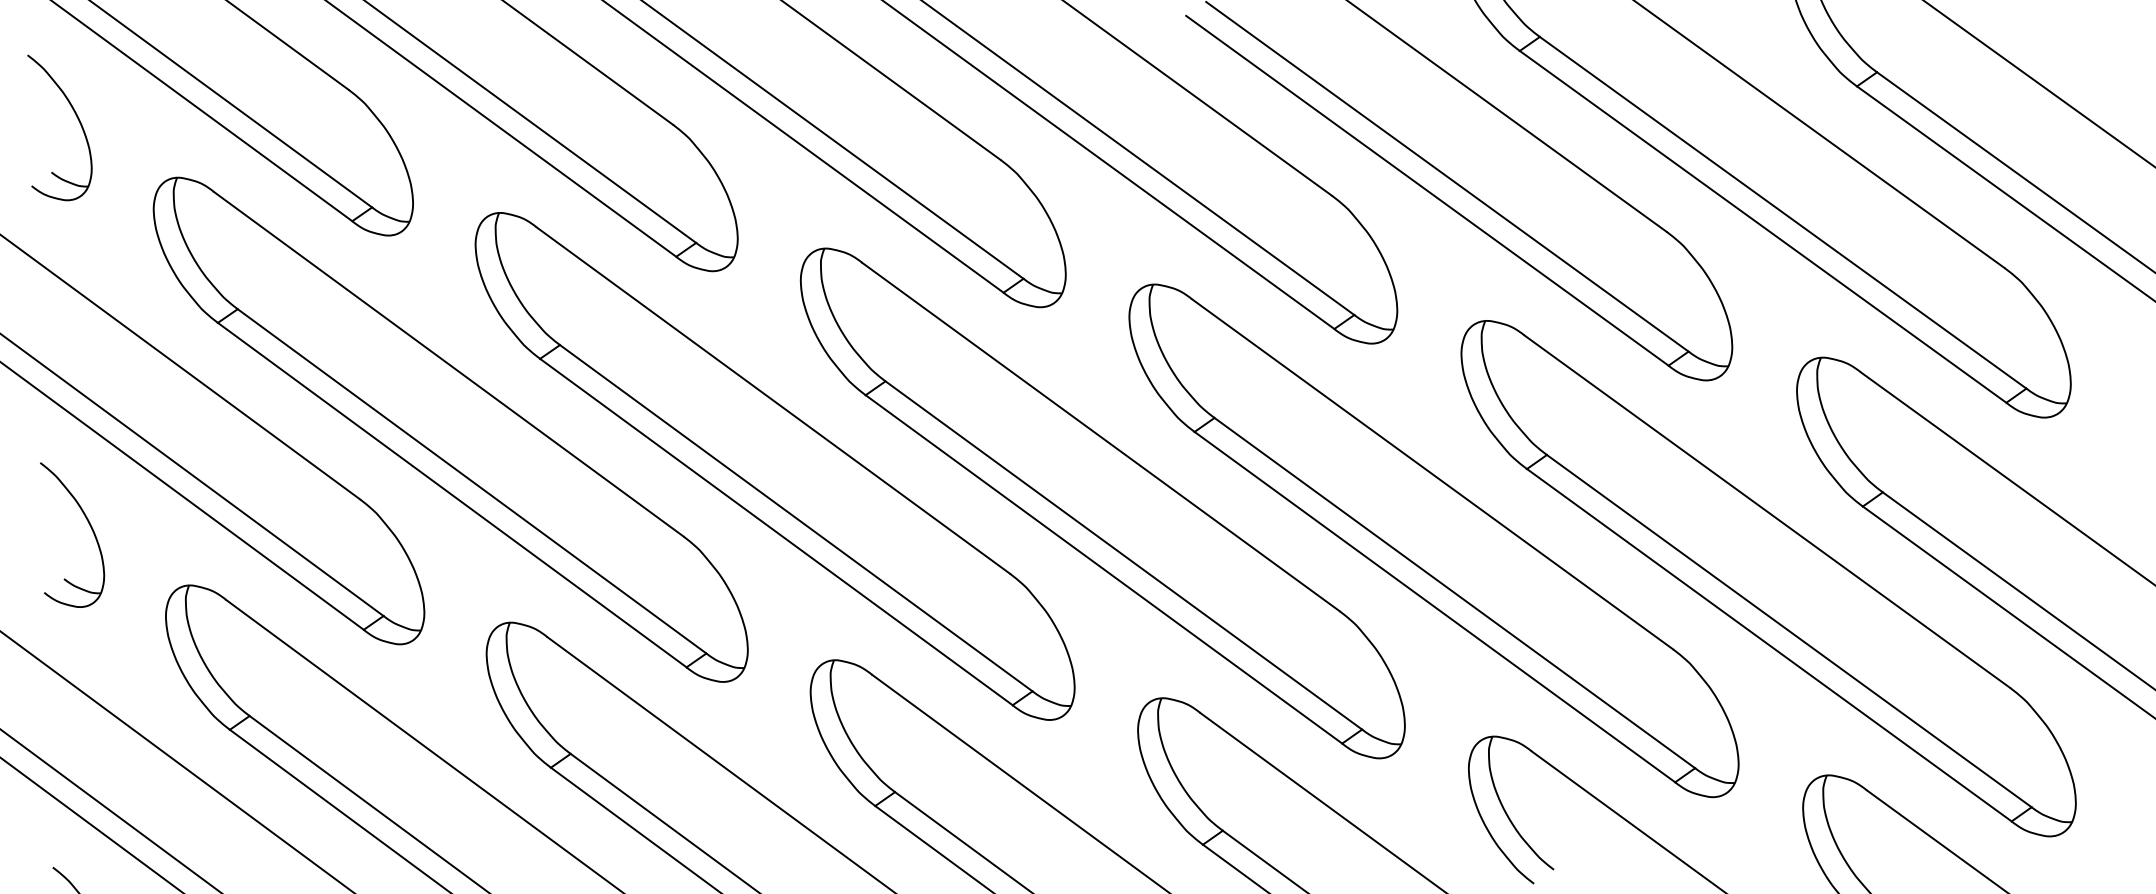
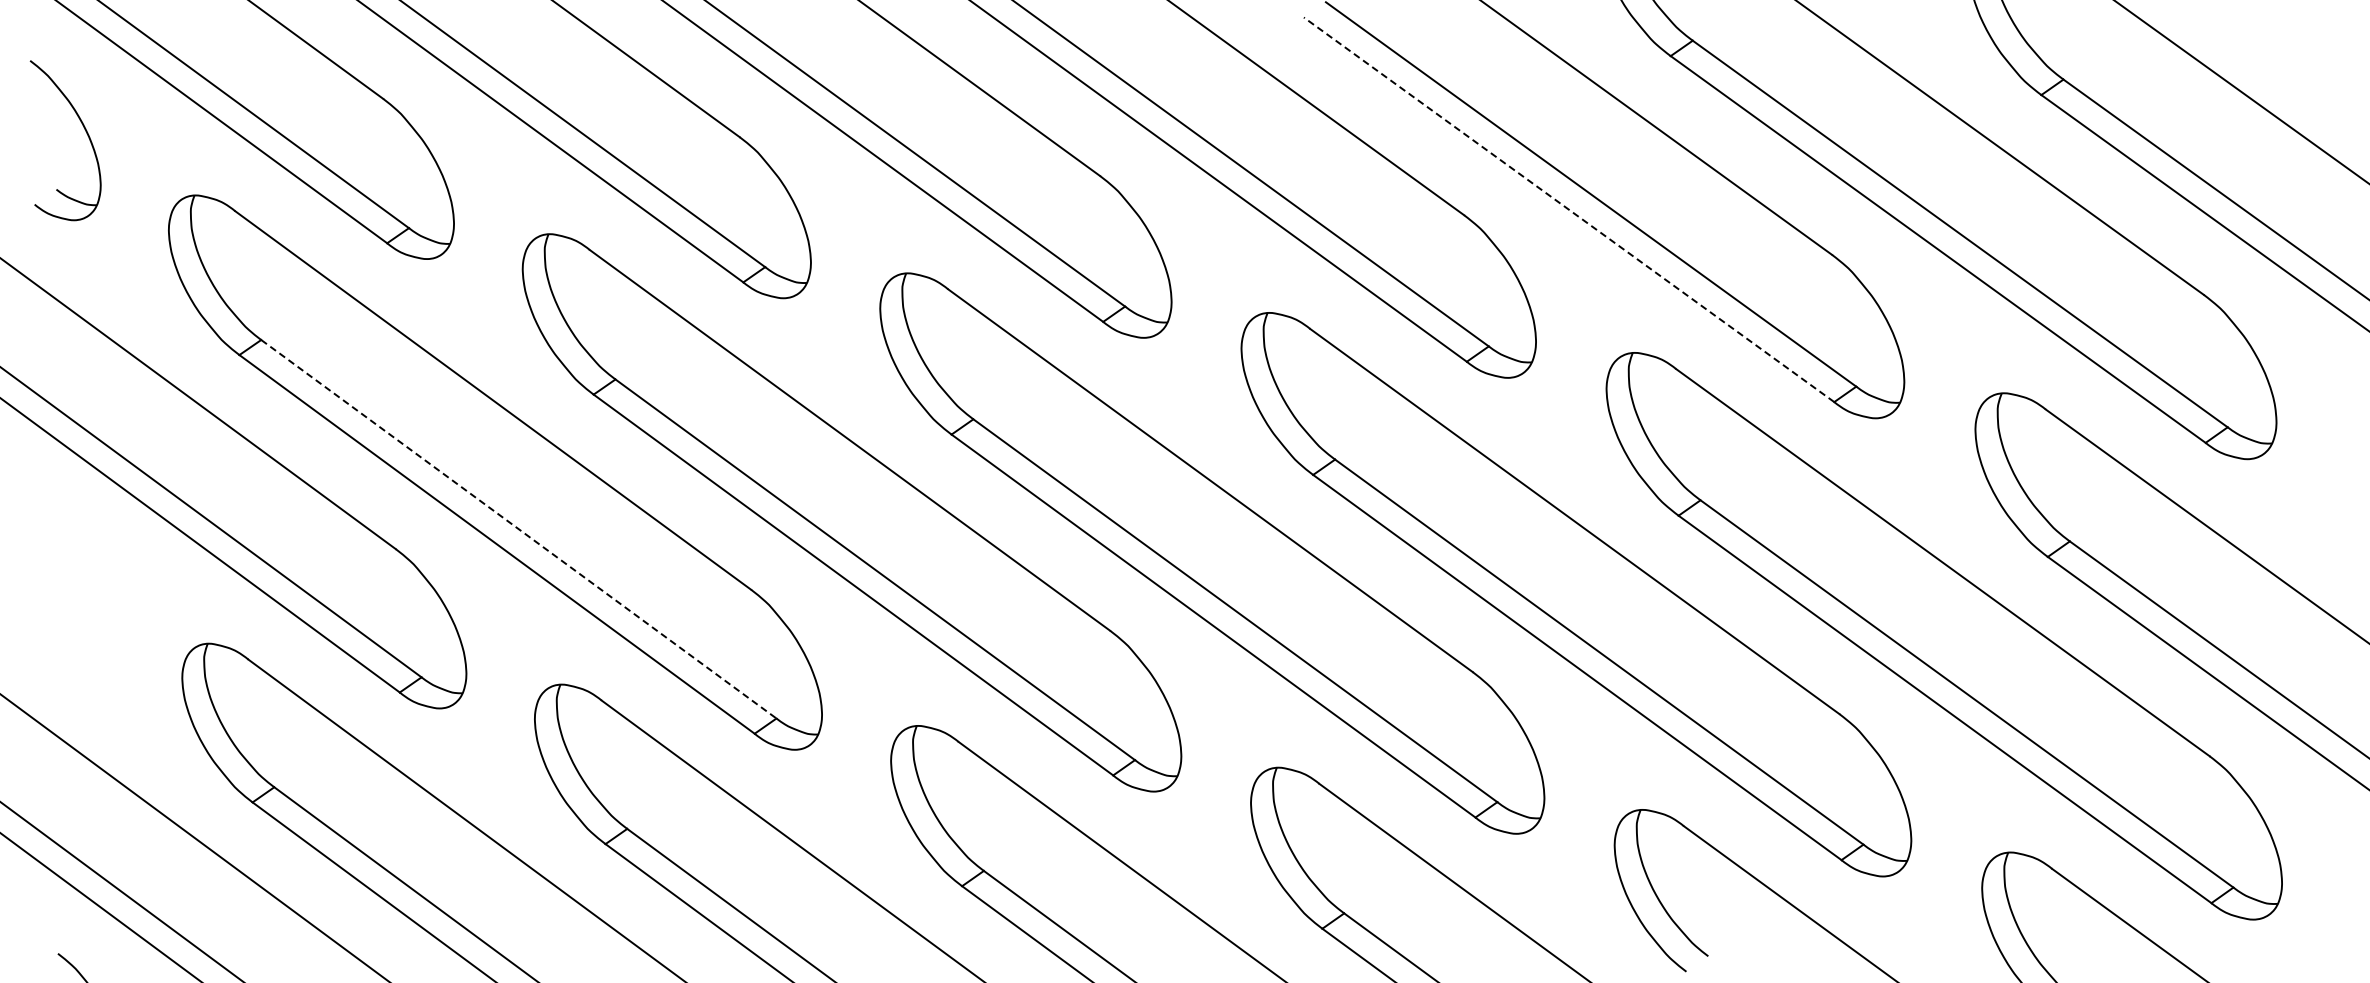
line: (1427, 190) -> (1569, 209), solid -> dashed
line: (471, 481) -> (518, 529), solid -> dashed
part: (89, 526) -> (98, 578), removed

